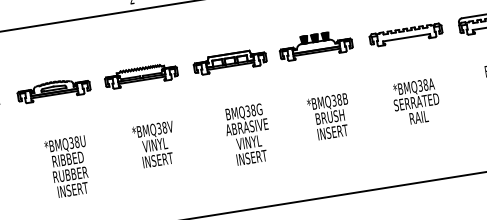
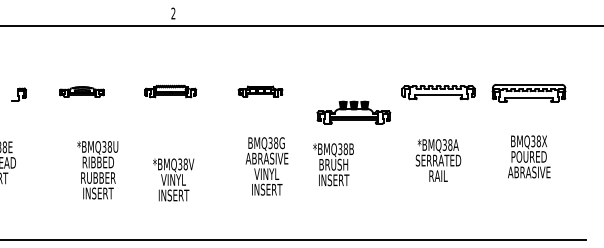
part: (315, 45) -> (353, 112), moved
part: (229, 61) -> (260, 91), size x0.6
part: (141, 75) -> (170, 91), size x0.7
part: (53, 89) -> (81, 91), size x0.6
text: (329, 116) -> (333, 164), moved
text: (155, 144) -> (173, 179), moved
text: (68, 167) -> (97, 170), moved

